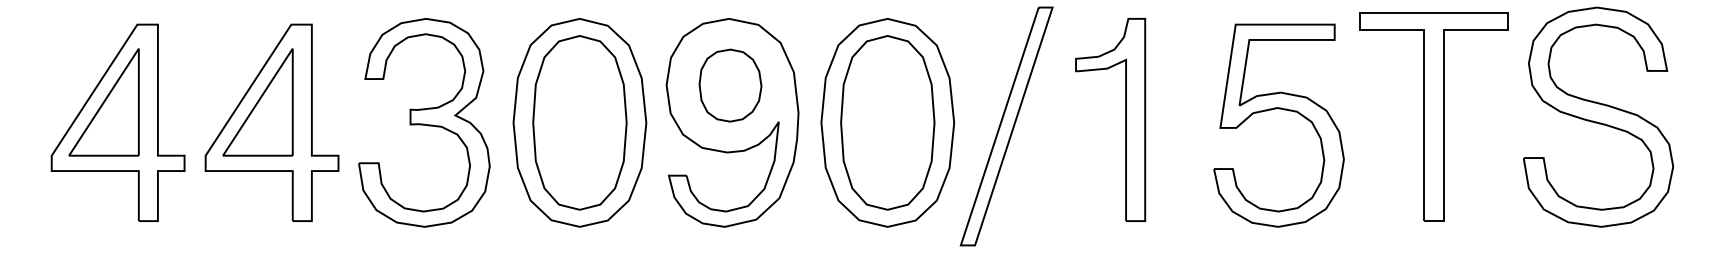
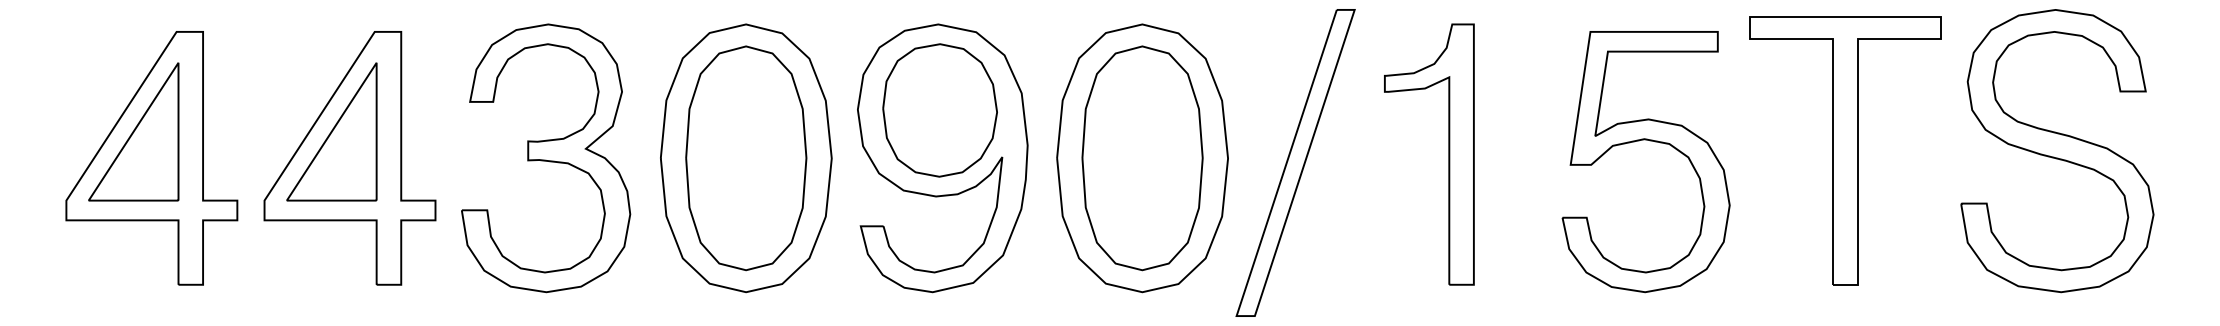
part: (730, 85) -> (940, 110), size x1.43

